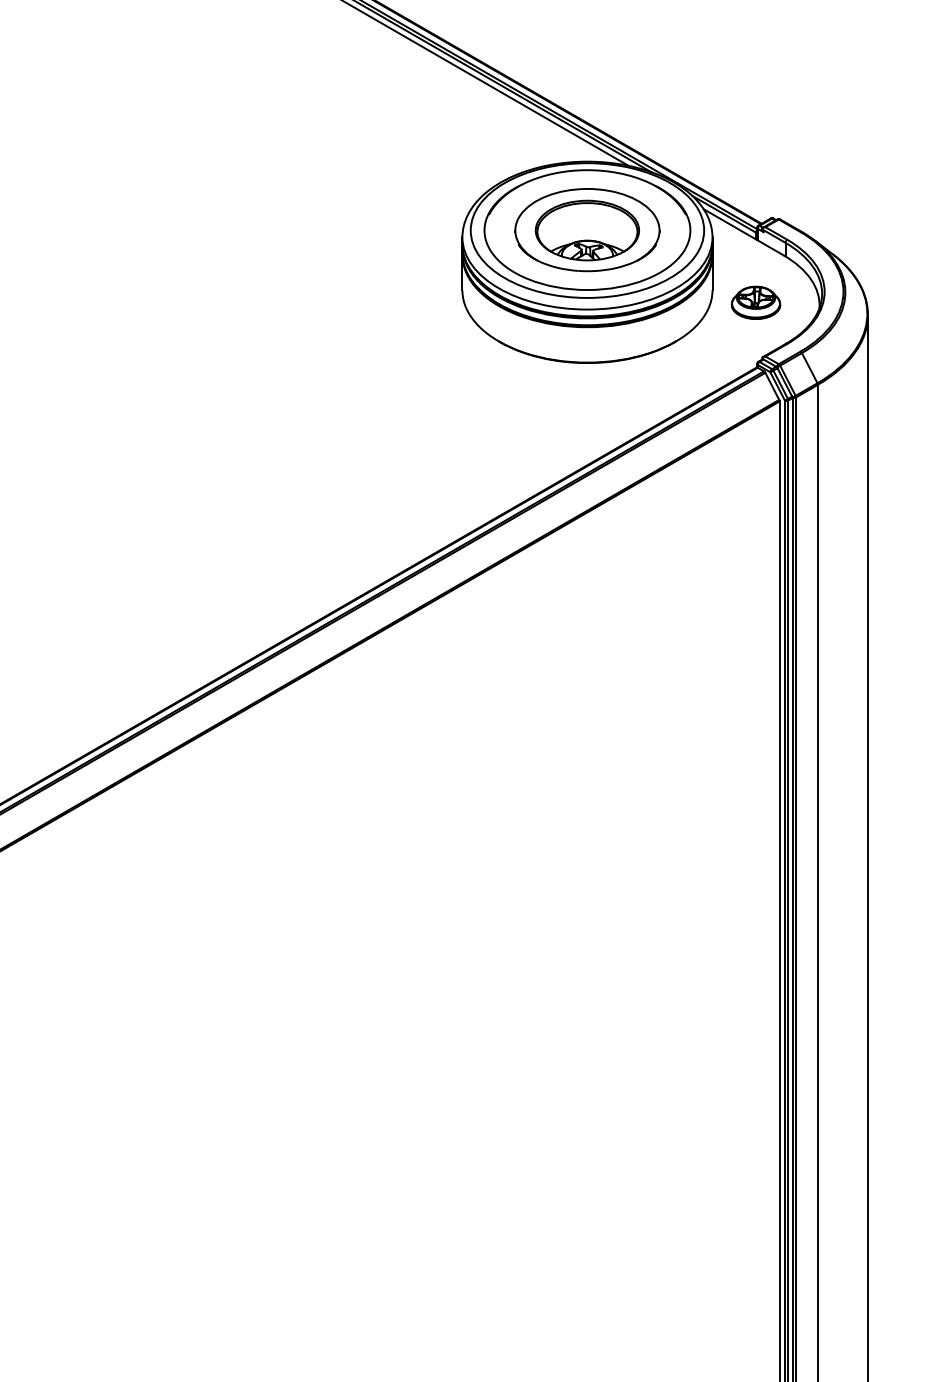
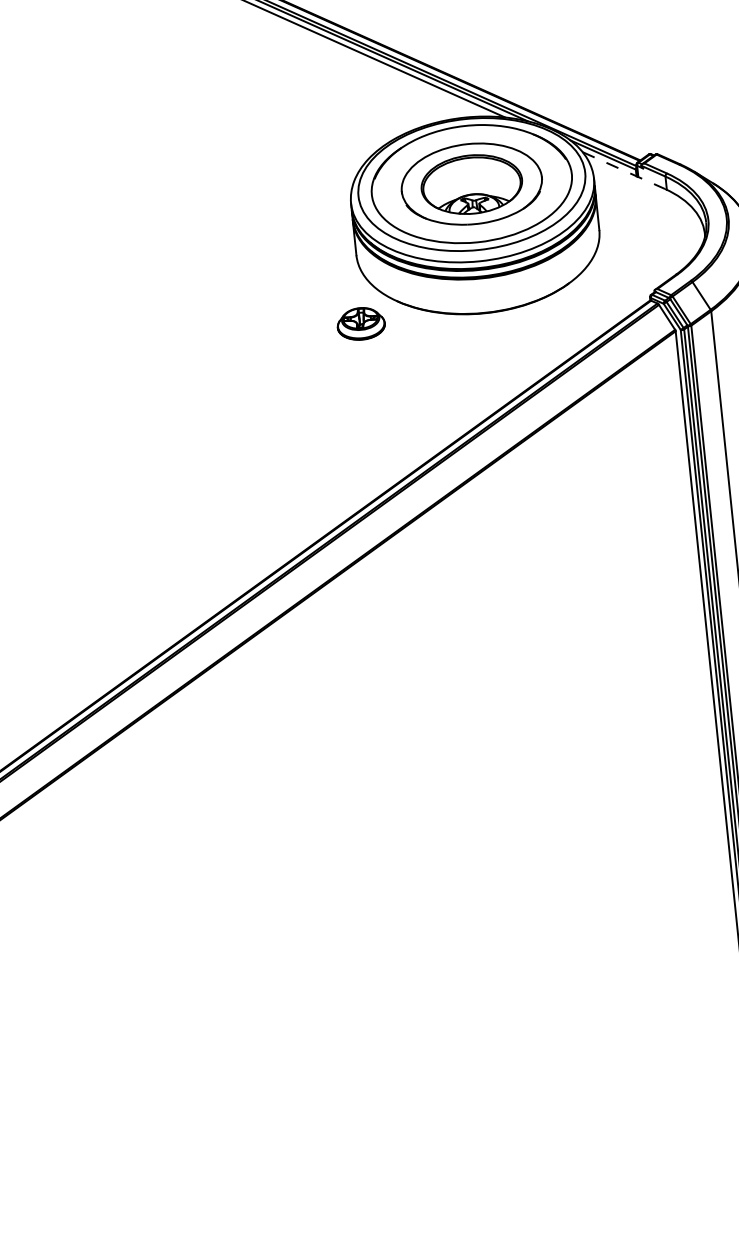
line: (744, 232) -> (624, 170), solid -> dashed
part: (755, 302) -> (360, 323), moved

